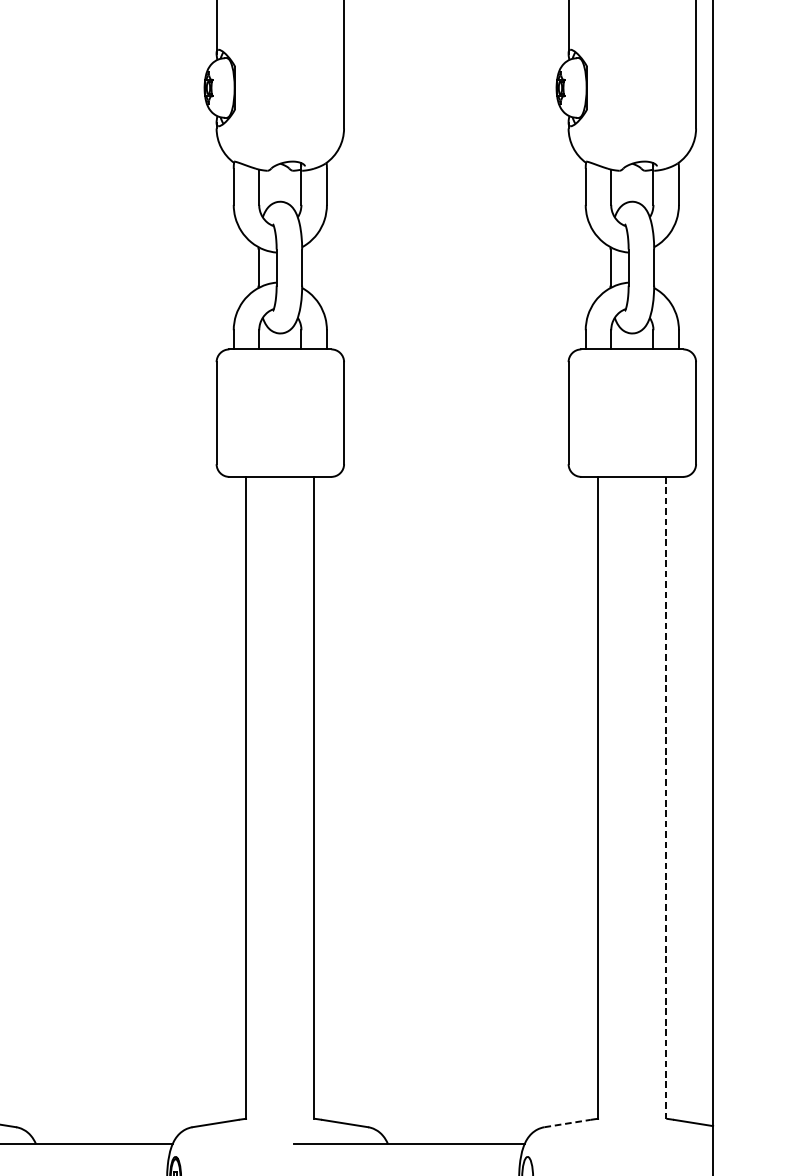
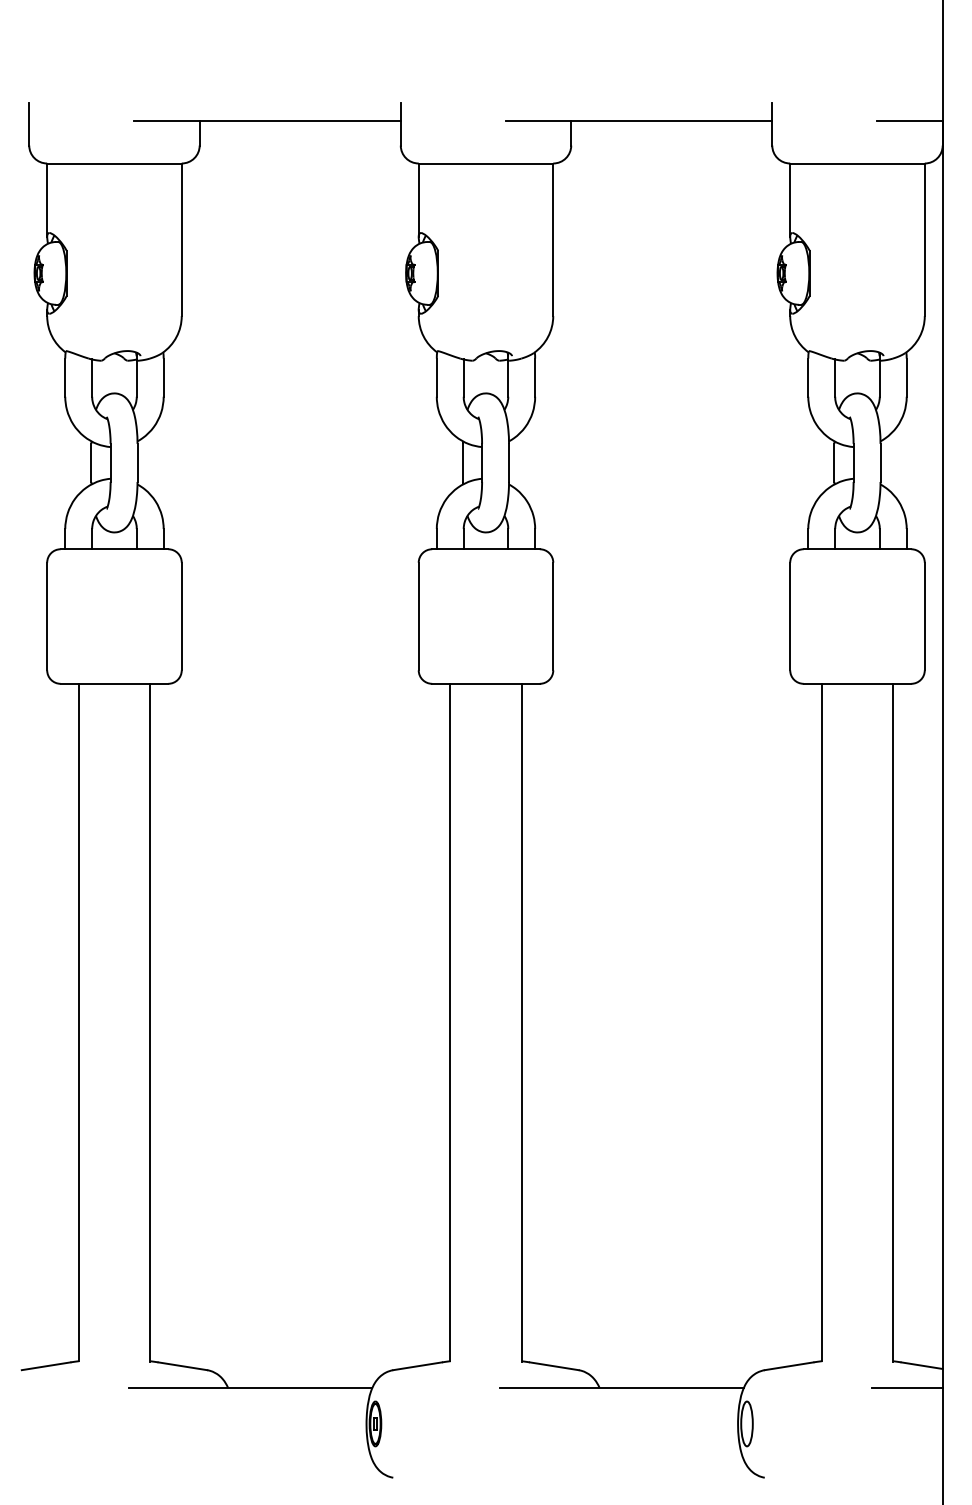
line: (666, 797) -> (893, 1022), dashed -> solid
line: (567, 1123) -> (789, 1366), dashed -> solid
line: (678, 1144) -> (906, 1388), added

